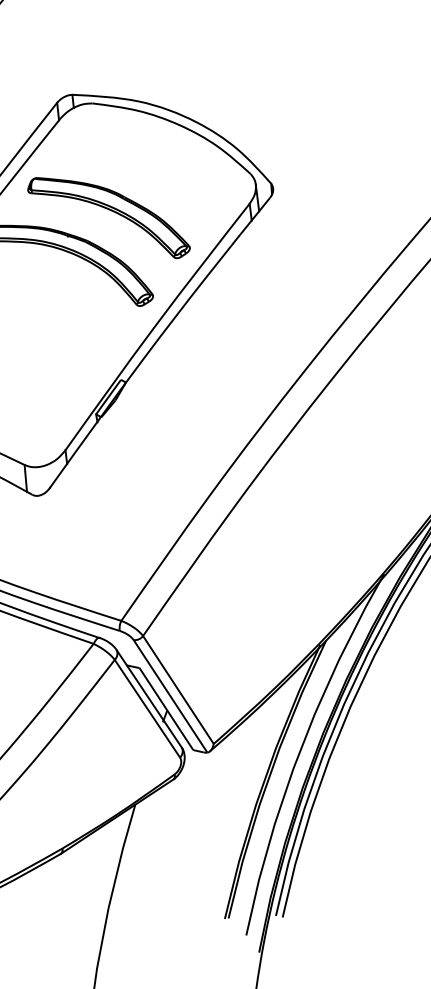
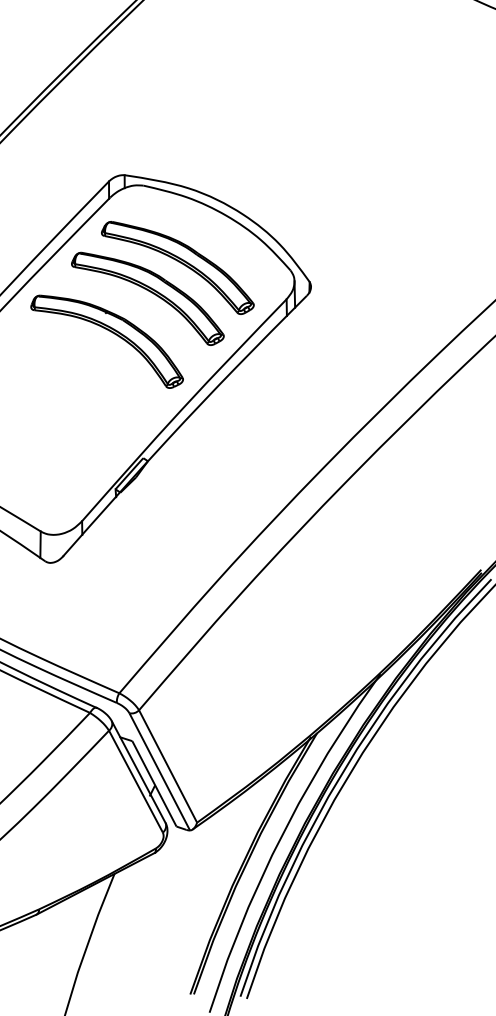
part: (135, 182) -> (177, 267), added

